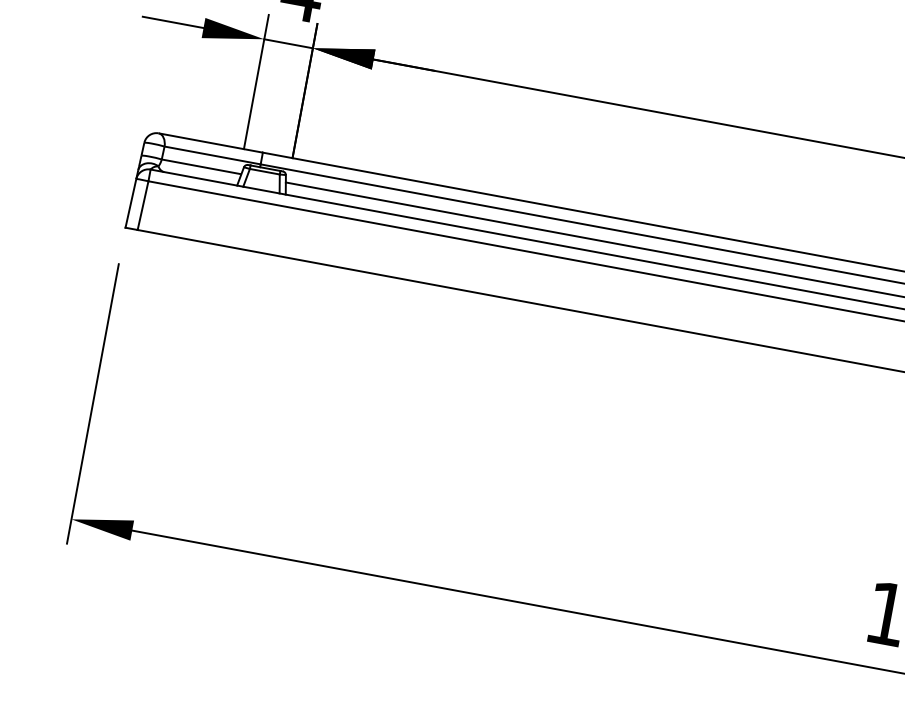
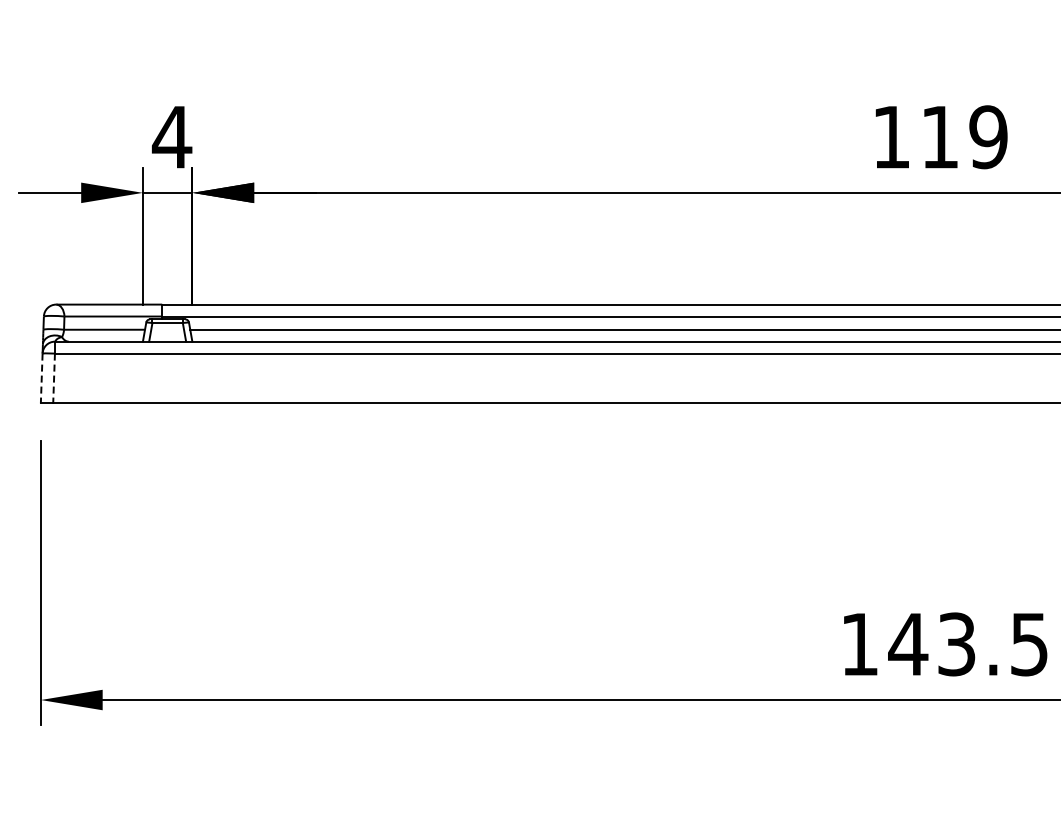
line: (130, 203) -> (41, 378), solid -> dashed
line: (143, 205) -> (54, 378), solid -> dashed

